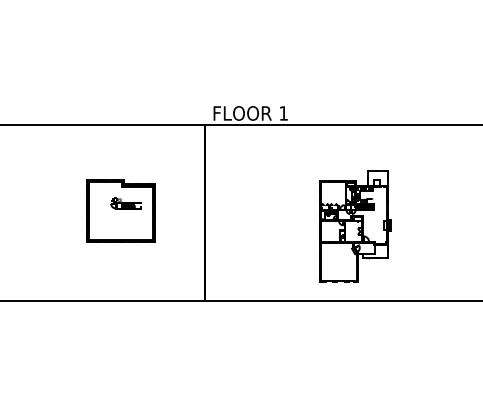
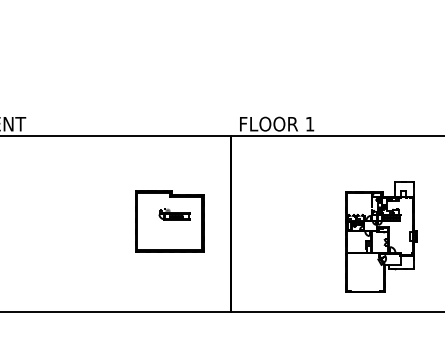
part: (120, 210) -> (168, 221), moved

